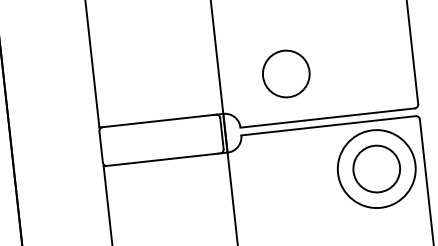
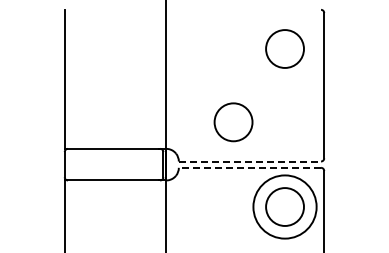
circle: (286, 74) -> (233, 122), moved
line: (328, 117) -> (250, 161), solid -> dashed
line: (327, 125) -> (249, 167), solid -> dashed

